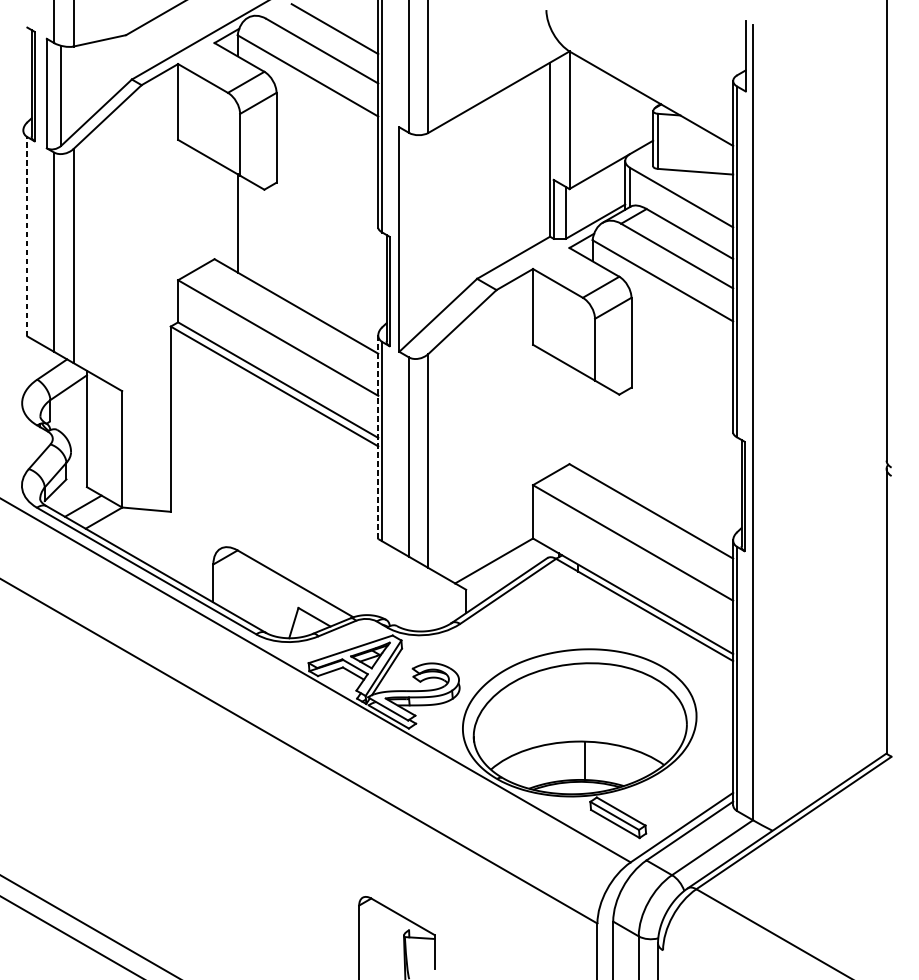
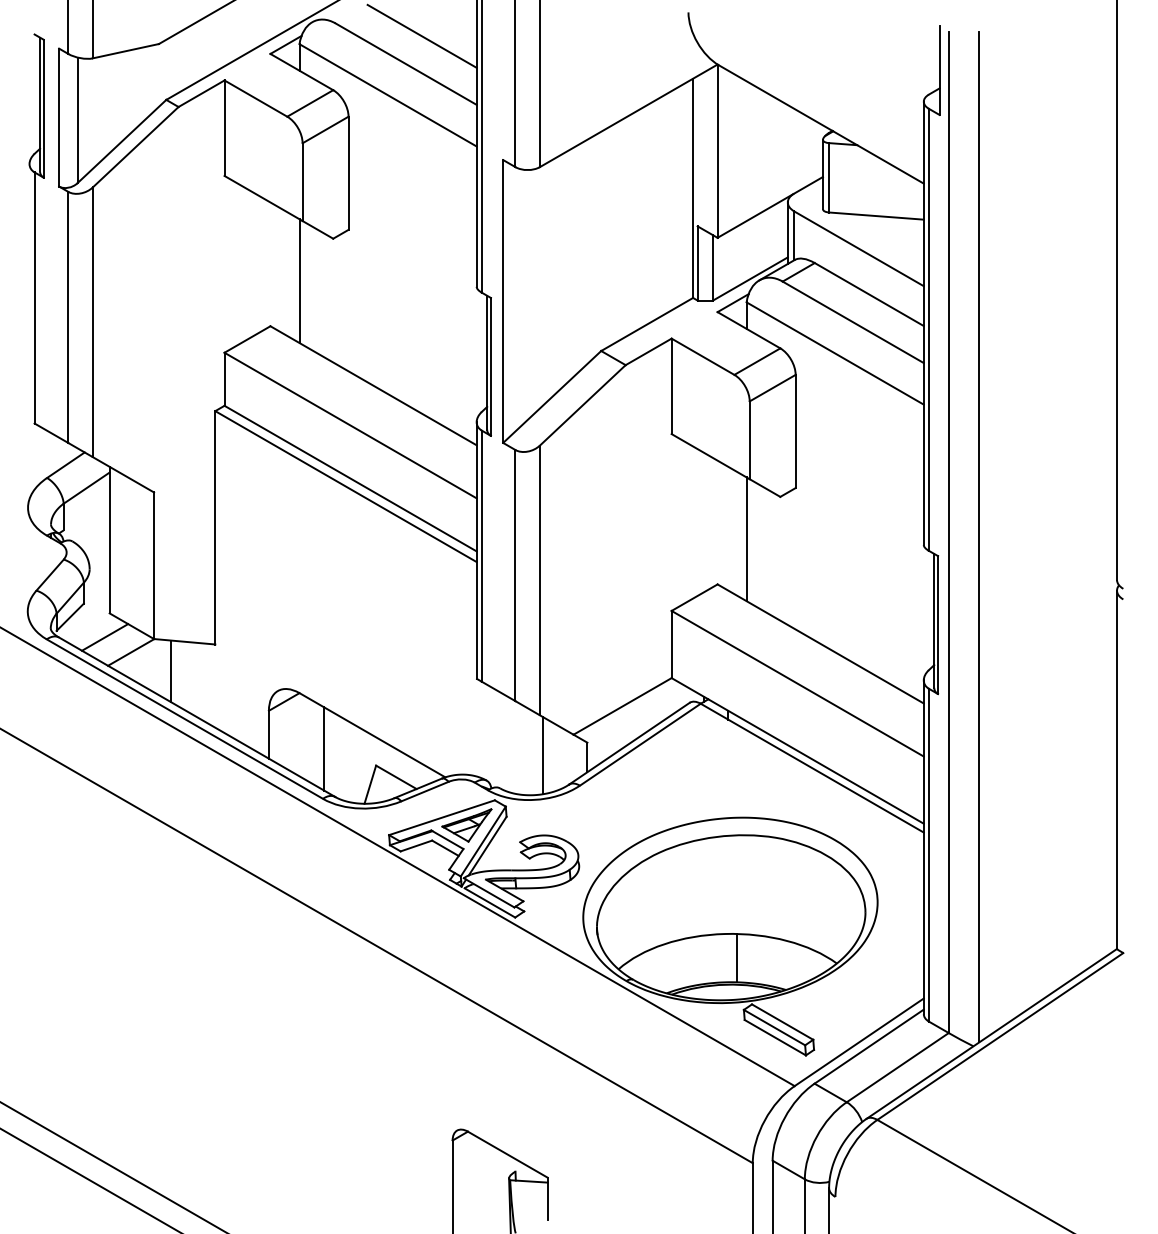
line: (27, 236) -> (34, 297), dashed -> solid
line: (777, 426) -> (979, 536), added
line: (592, 428) -> (746, 539), added
line: (378, 437) -> (476, 550), dashed -> solid
line: (135, 533) -> (170, 671), added
line: (257, 594) -> (324, 748), added
line: (431, 599) -> (543, 755), added

